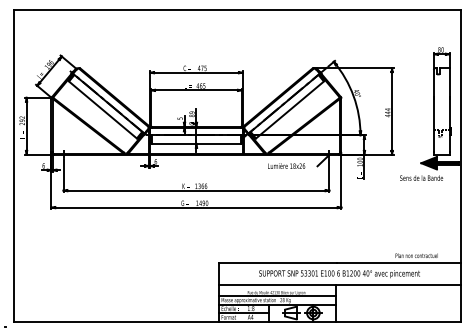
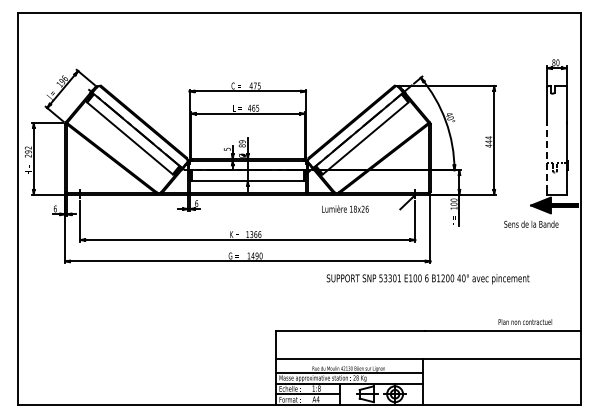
line: (434, 125) -> (547, 157), solid -> dashed
text: (286, 165) -> (345, 208), moved
text: (339, 274) -> (427, 279), moved

